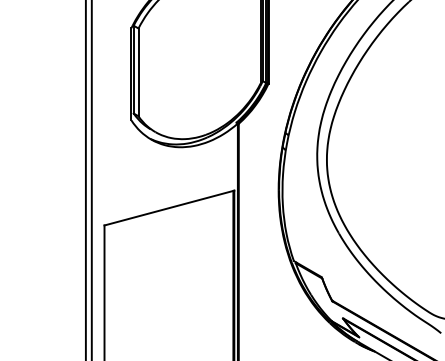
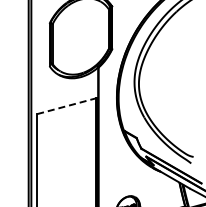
line: (168, 208) -> (66, 106), solid -> dashed

